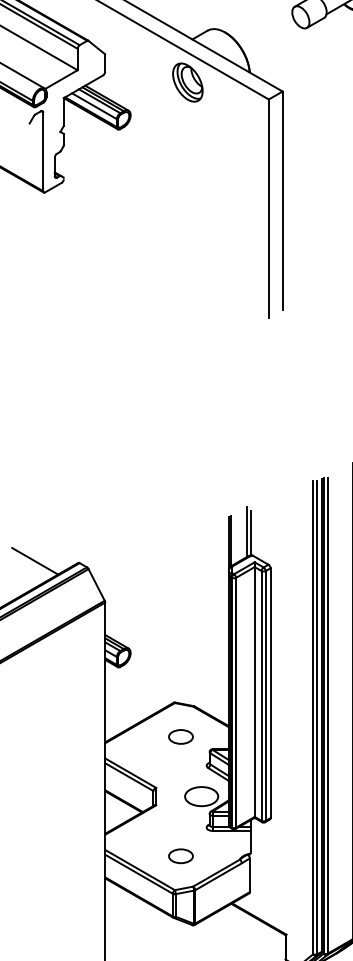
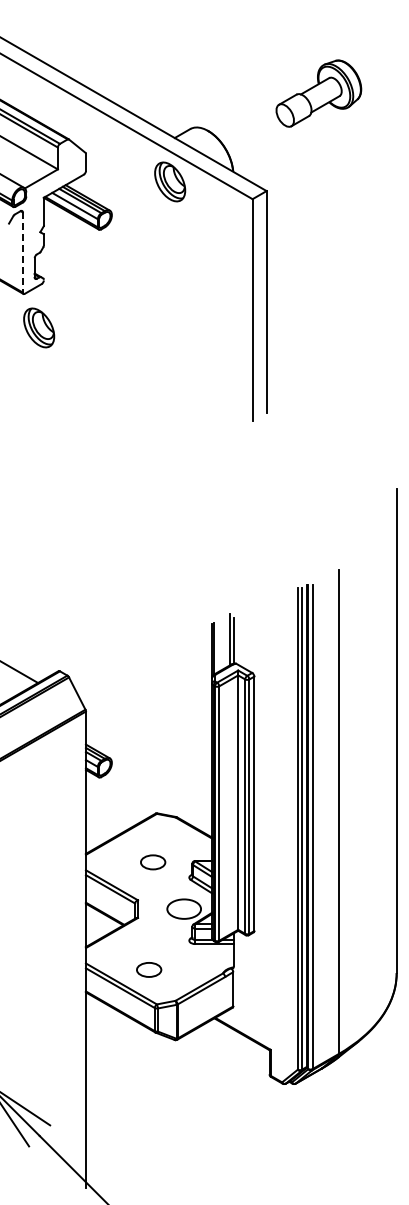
line: (42, 151) -> (22, 252), solid -> dashed
part: (59, 225) -> (39, 327), added
part: (181, 737) -> (153, 862), moved
part: (181, 855) -> (149, 969), moved

